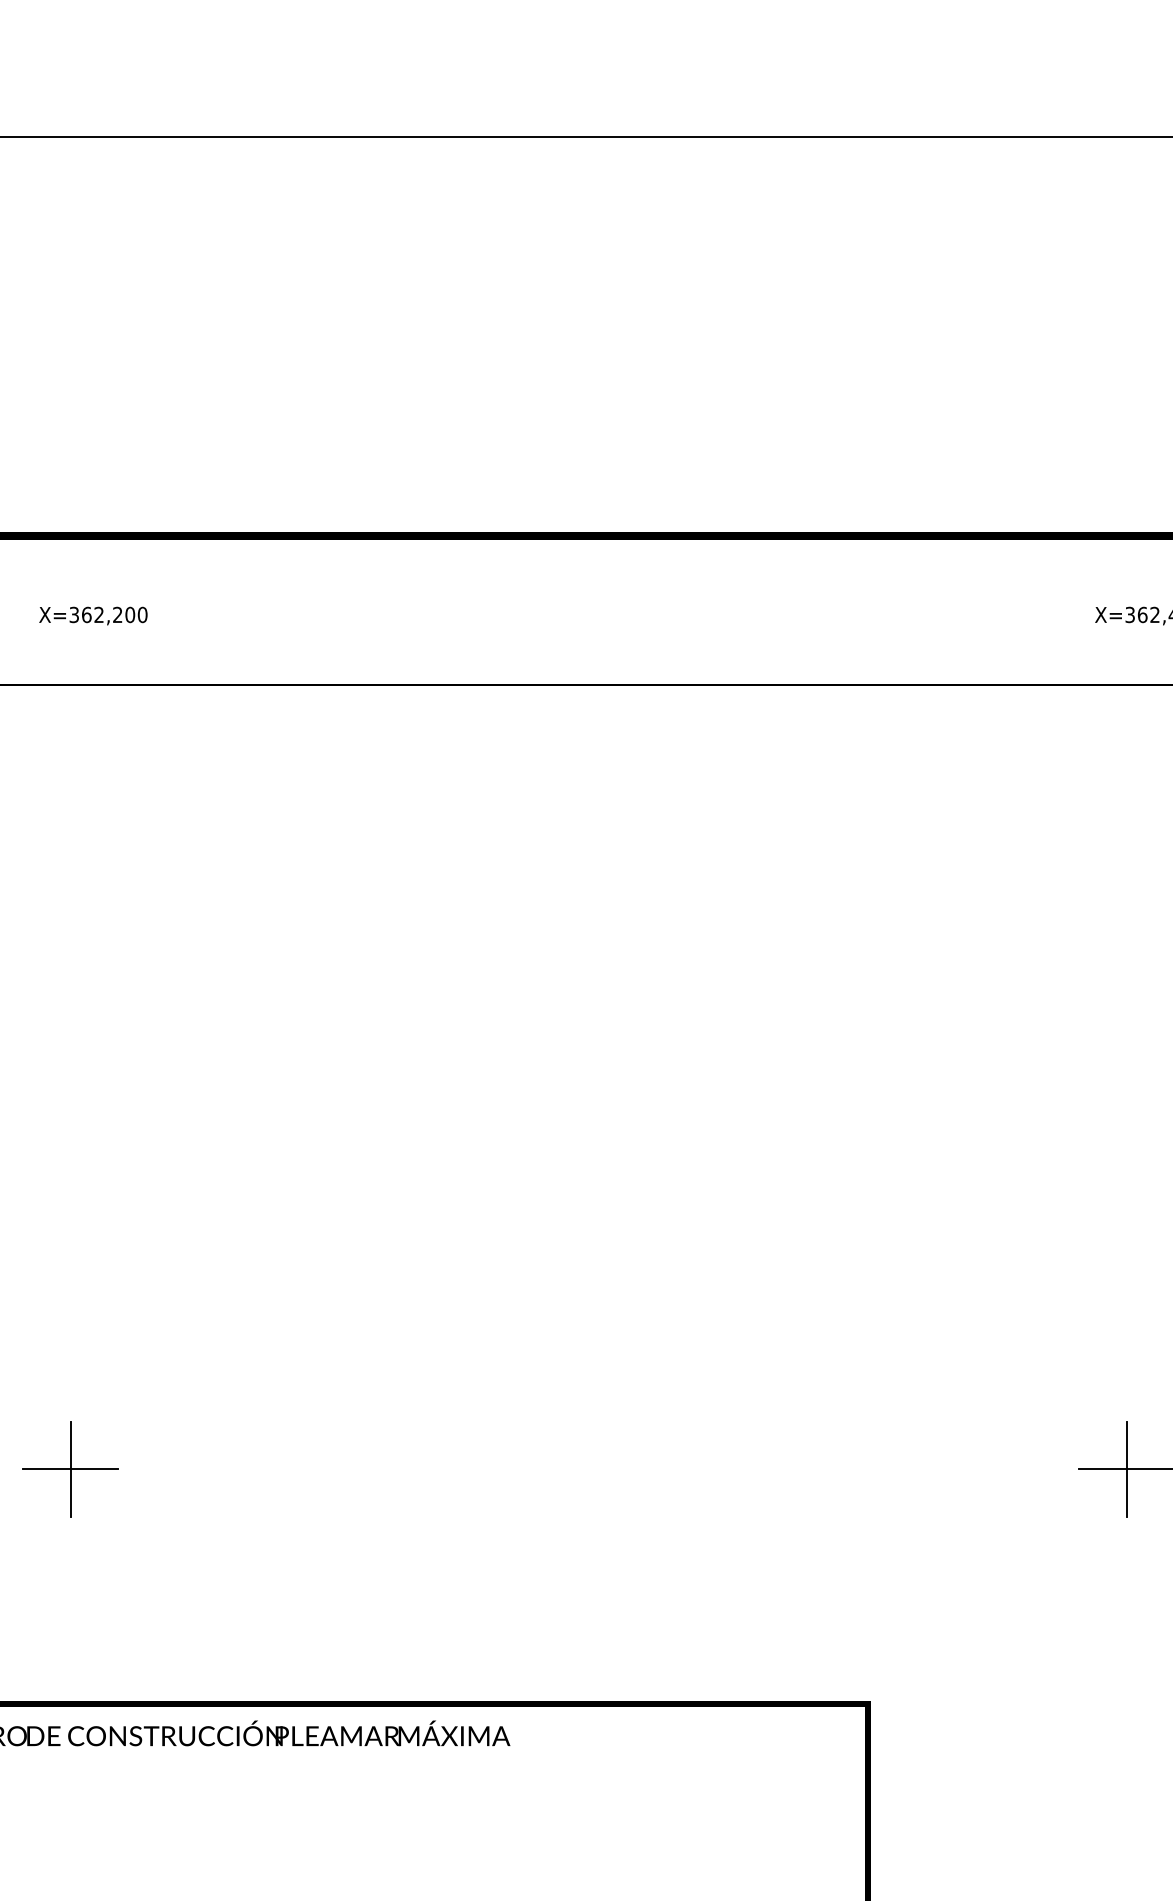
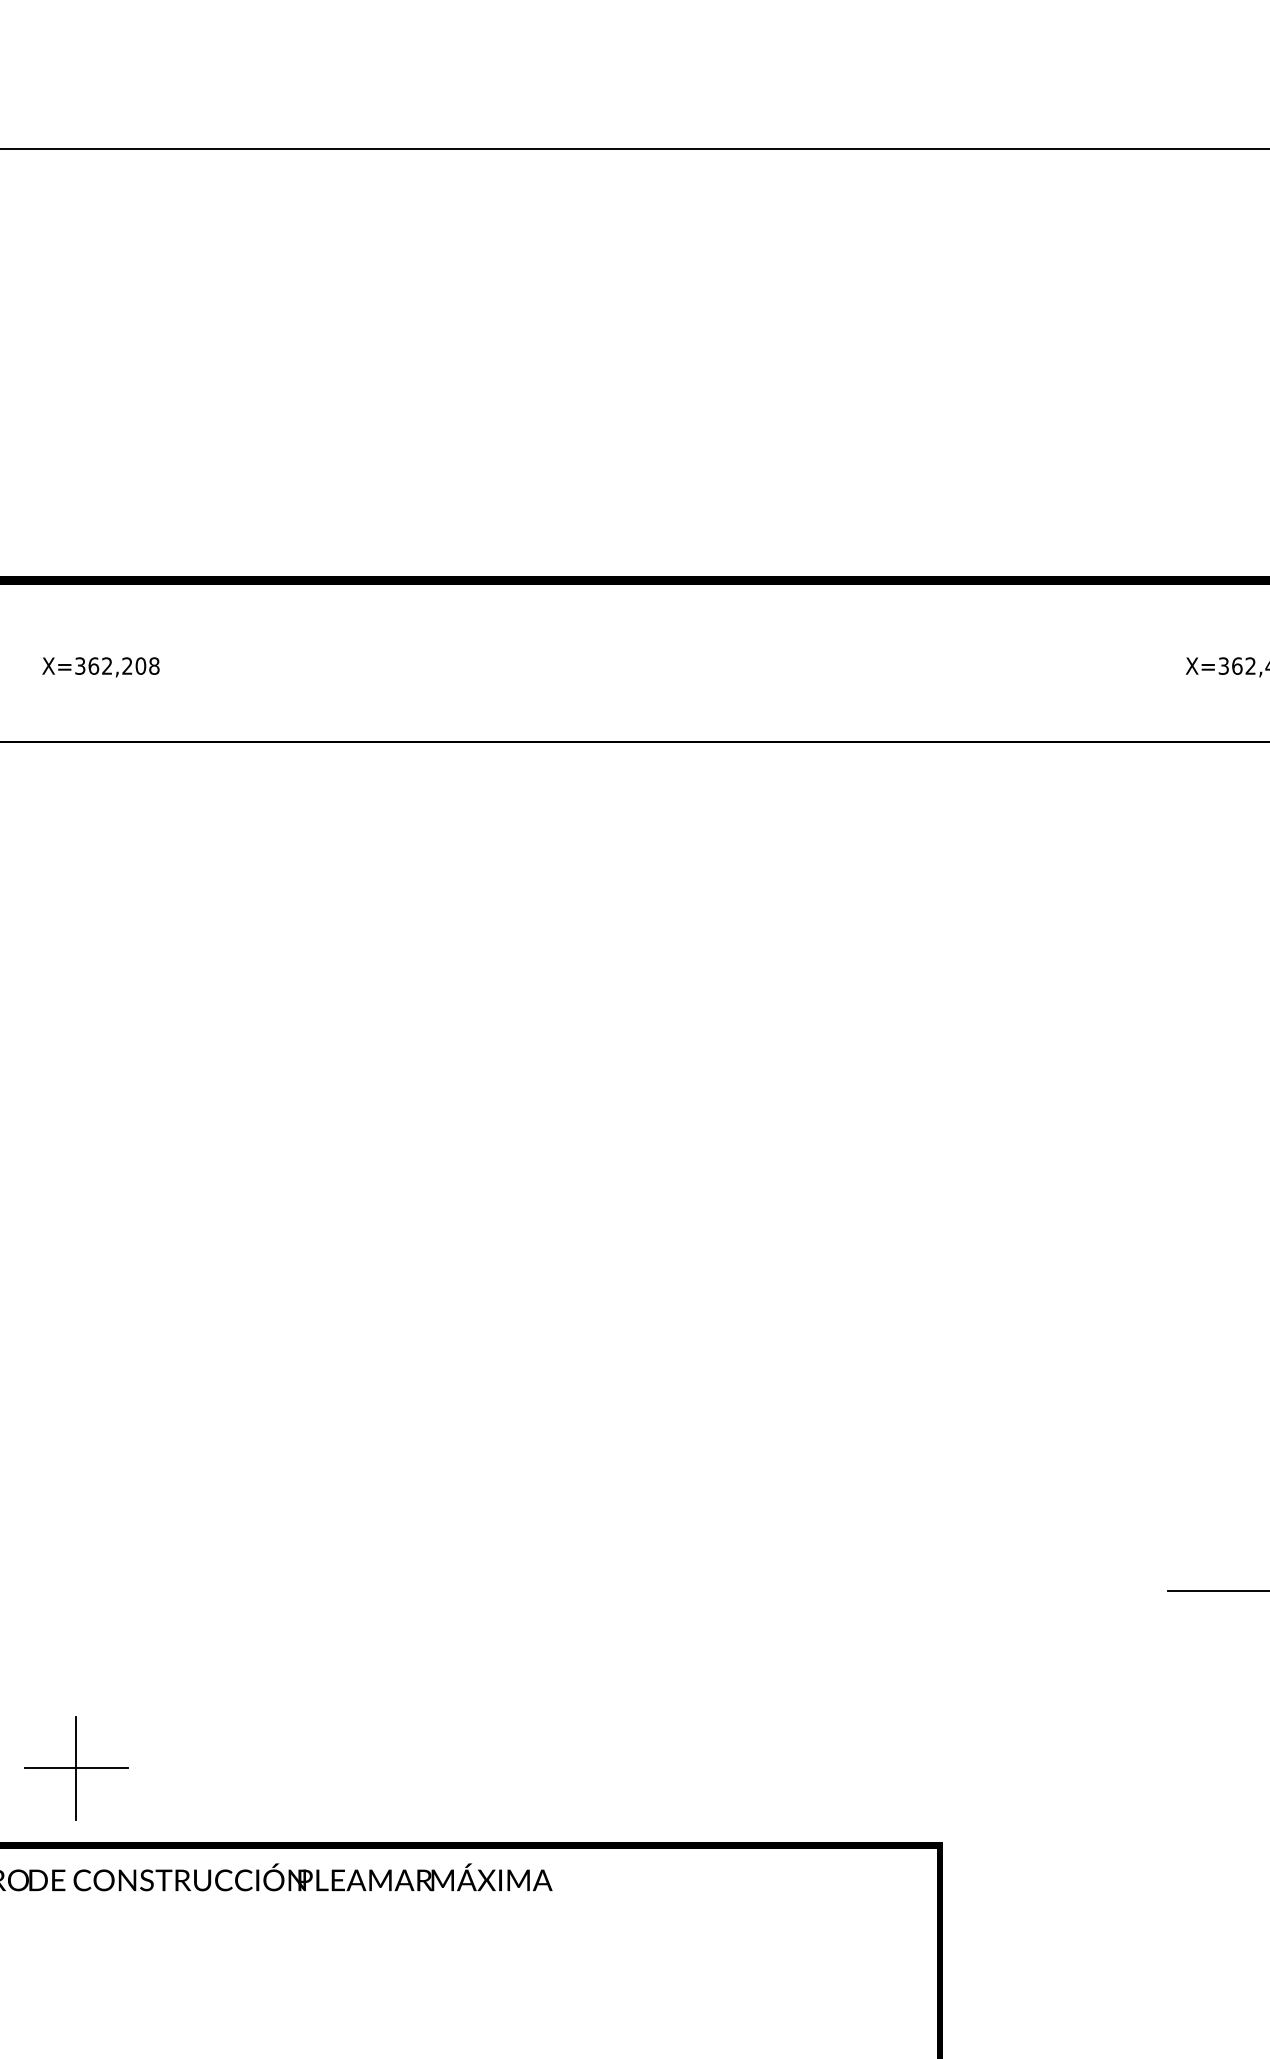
text: (142, 614) -> (154, 665), X=362,200 -> X=362,208
line: (1126, 1468) -> (1219, 1590), removed
part: (70, 1469) -> (76, 1768), moved

